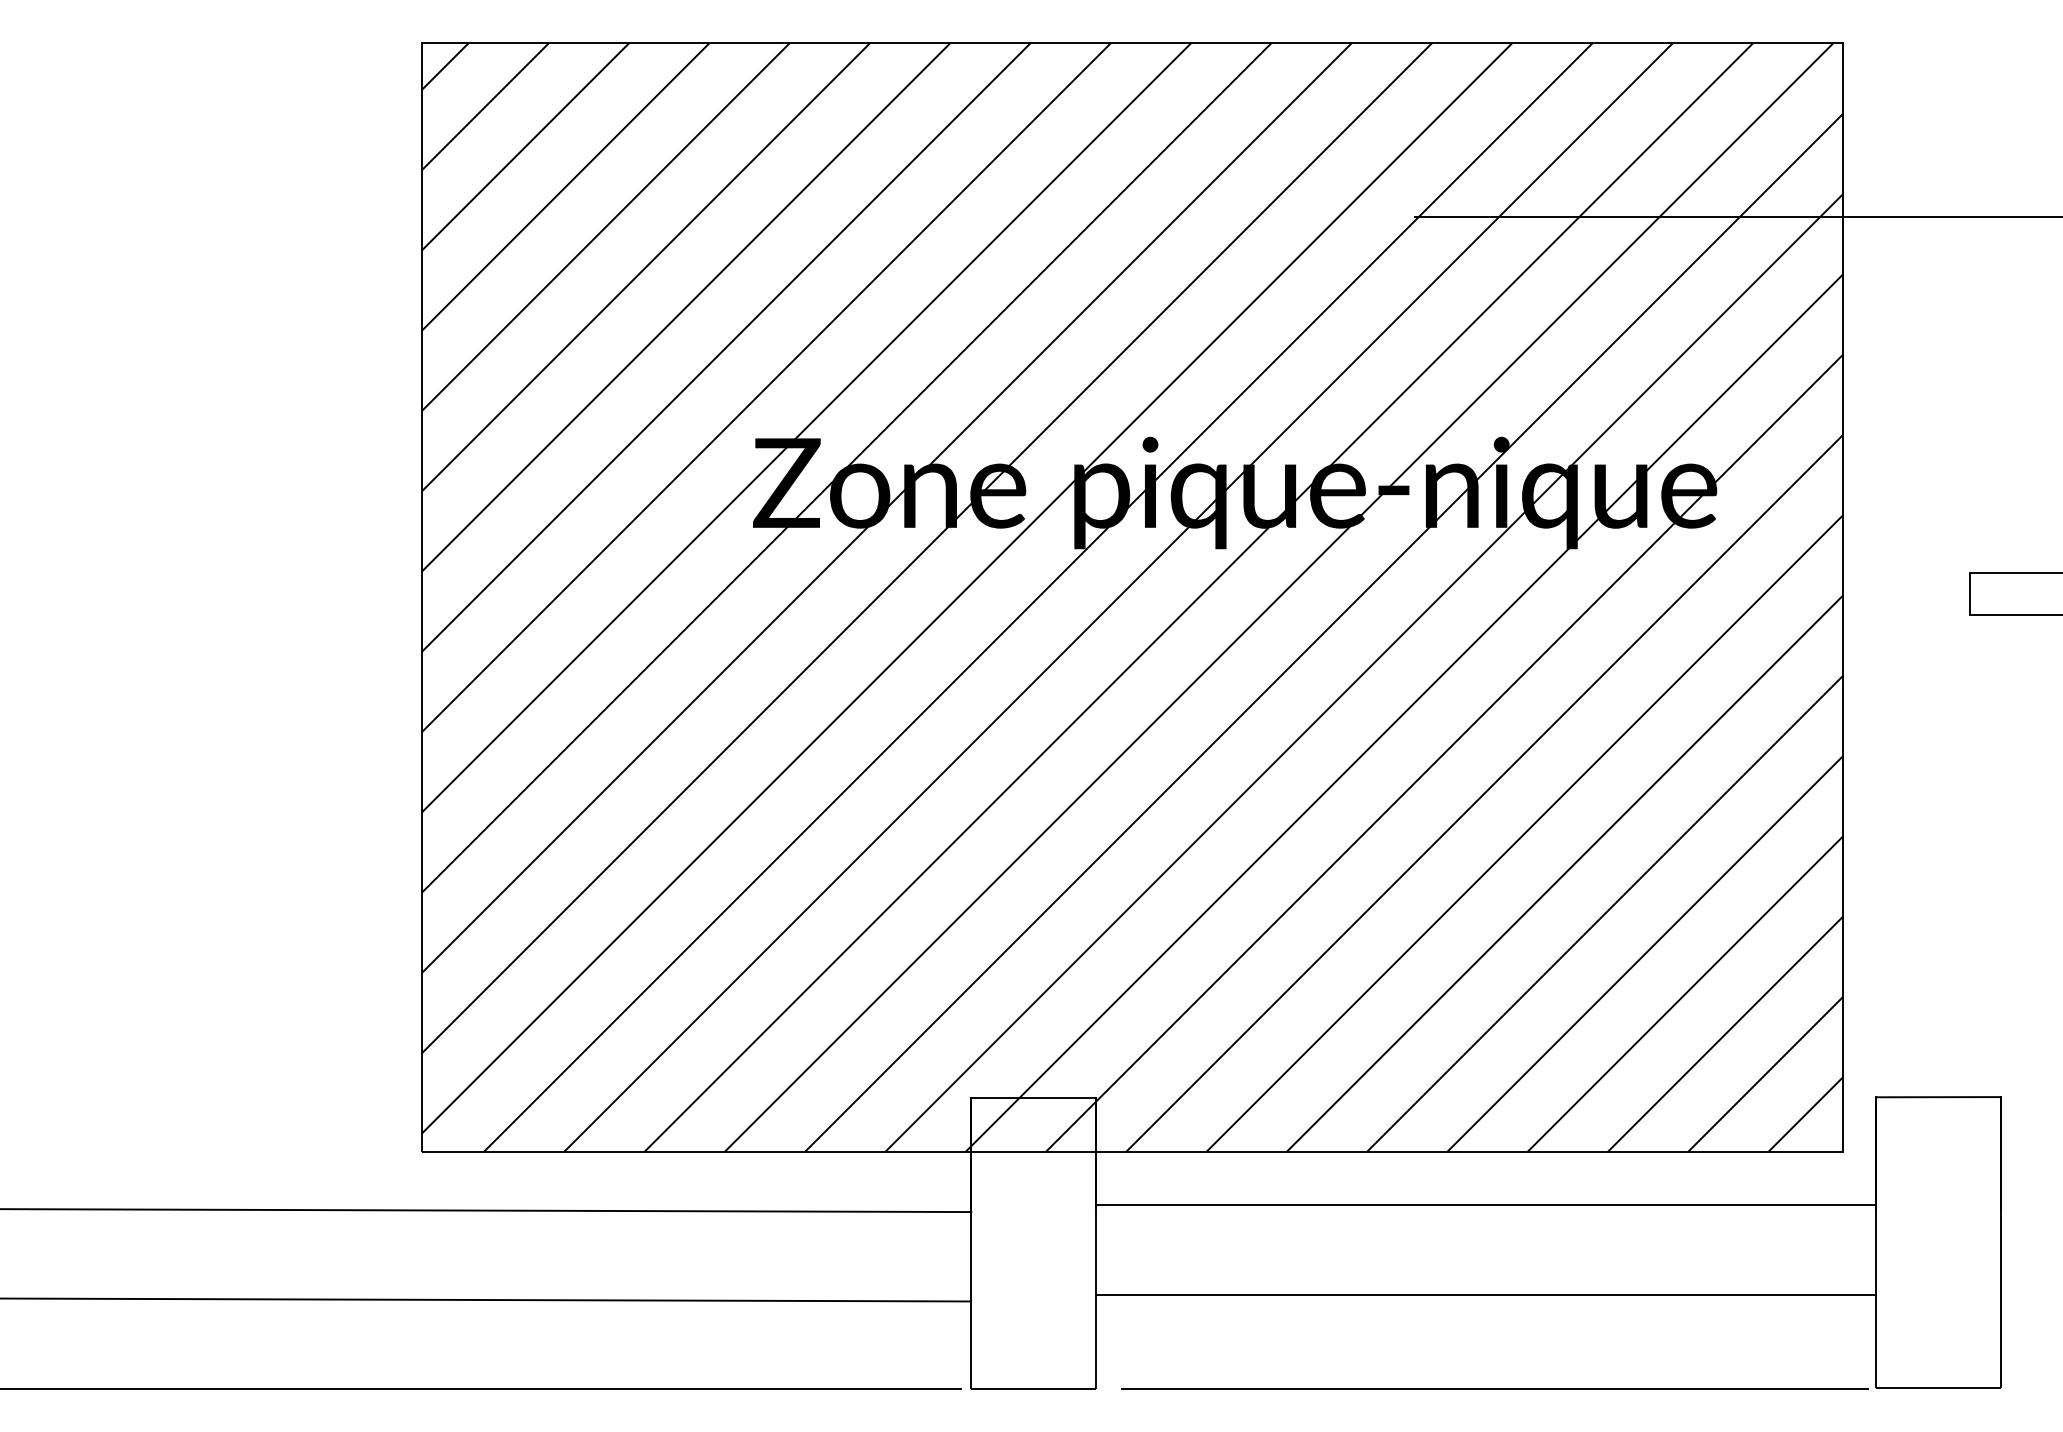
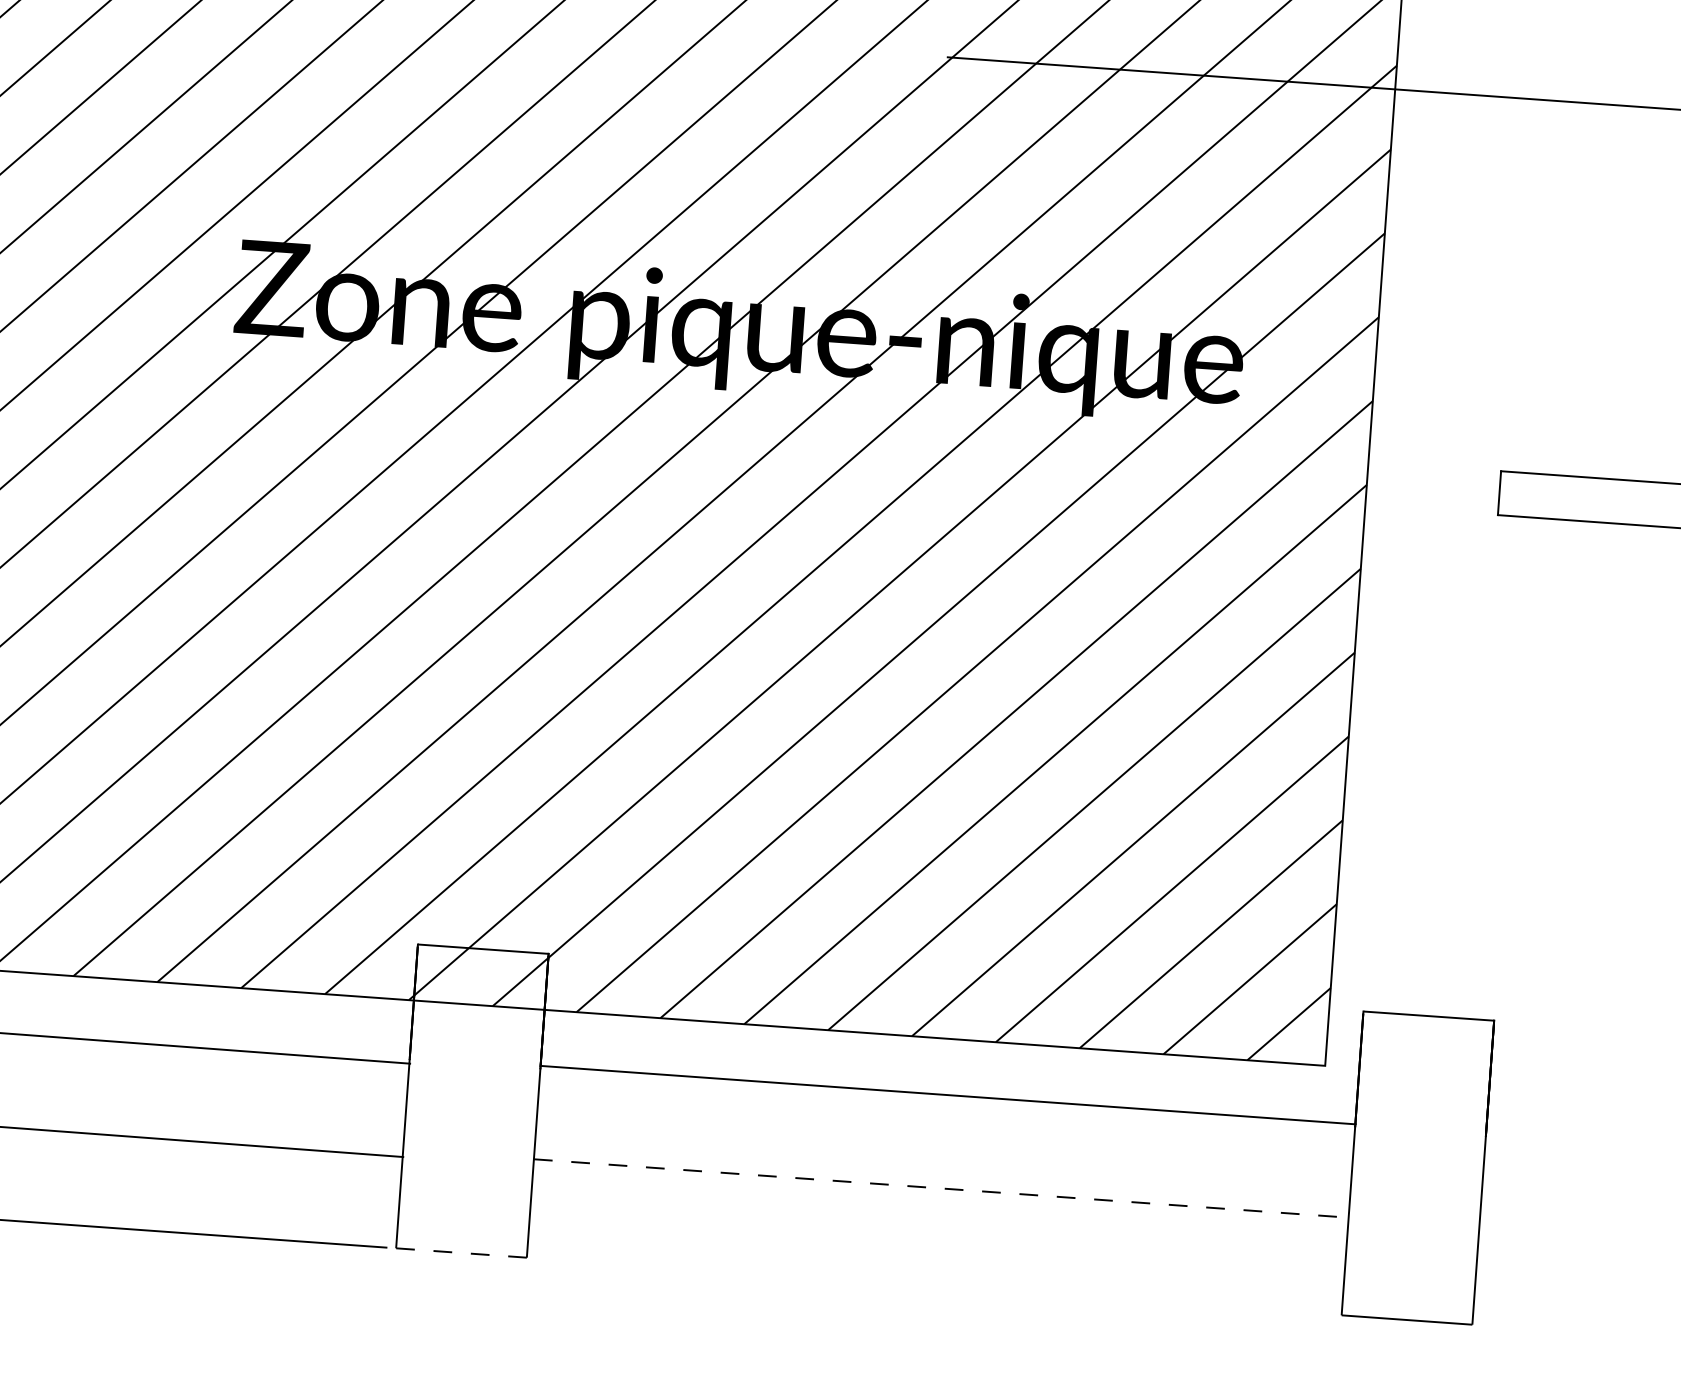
line: (1486, 1294) -> (941, 1188), solid -> dashed
line: (1033, 1388) -> (461, 1252), solid -> dashed
line: (1494, 1388) -> (943, 1287), removed

